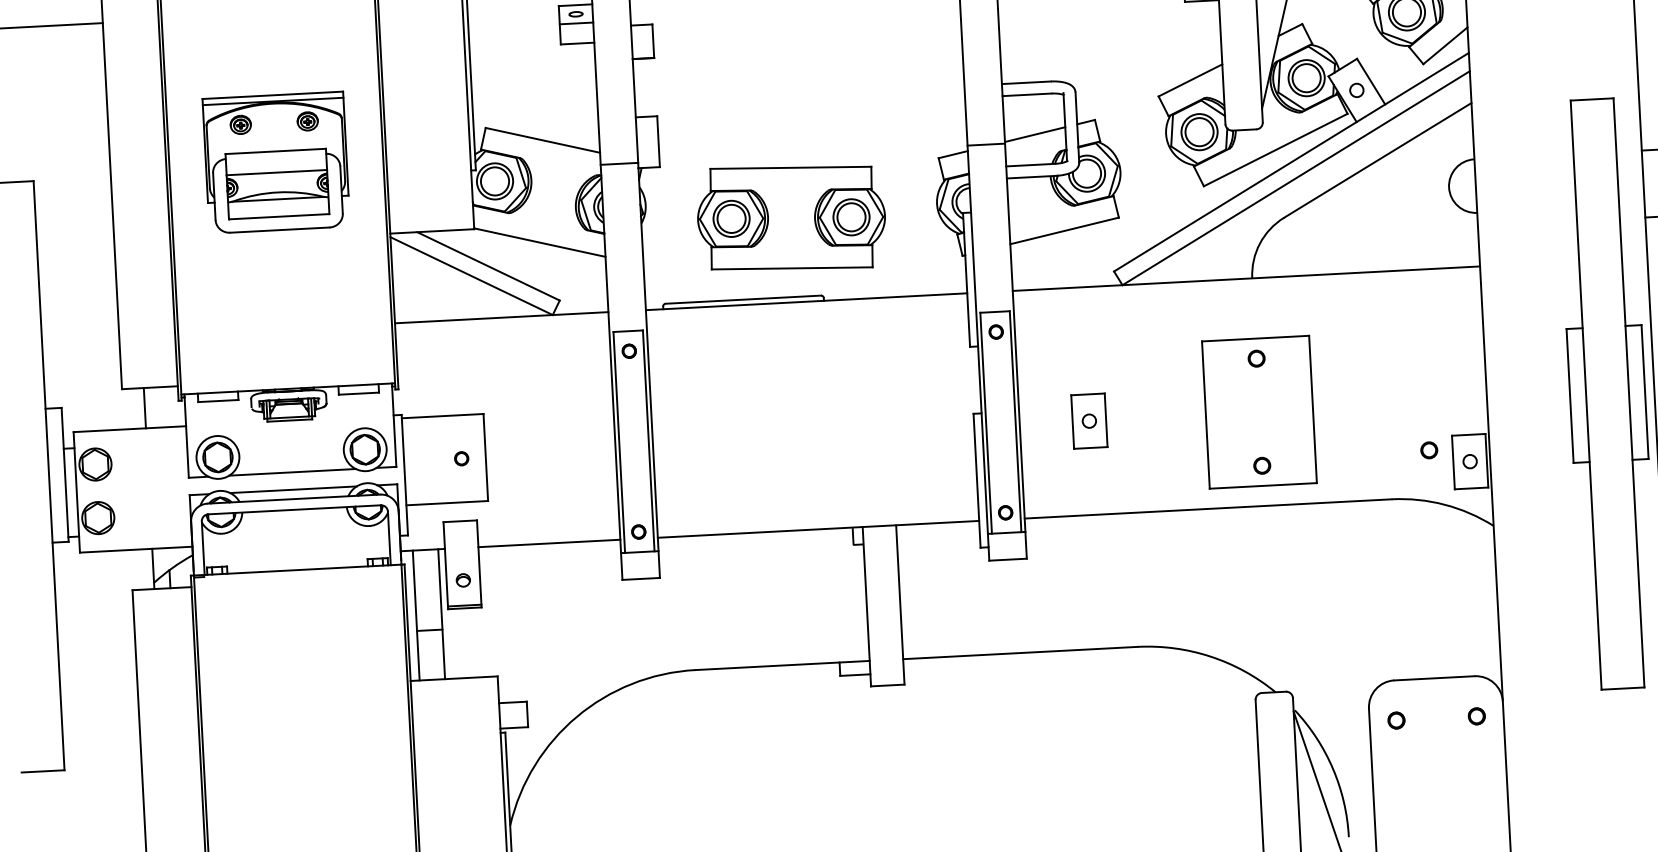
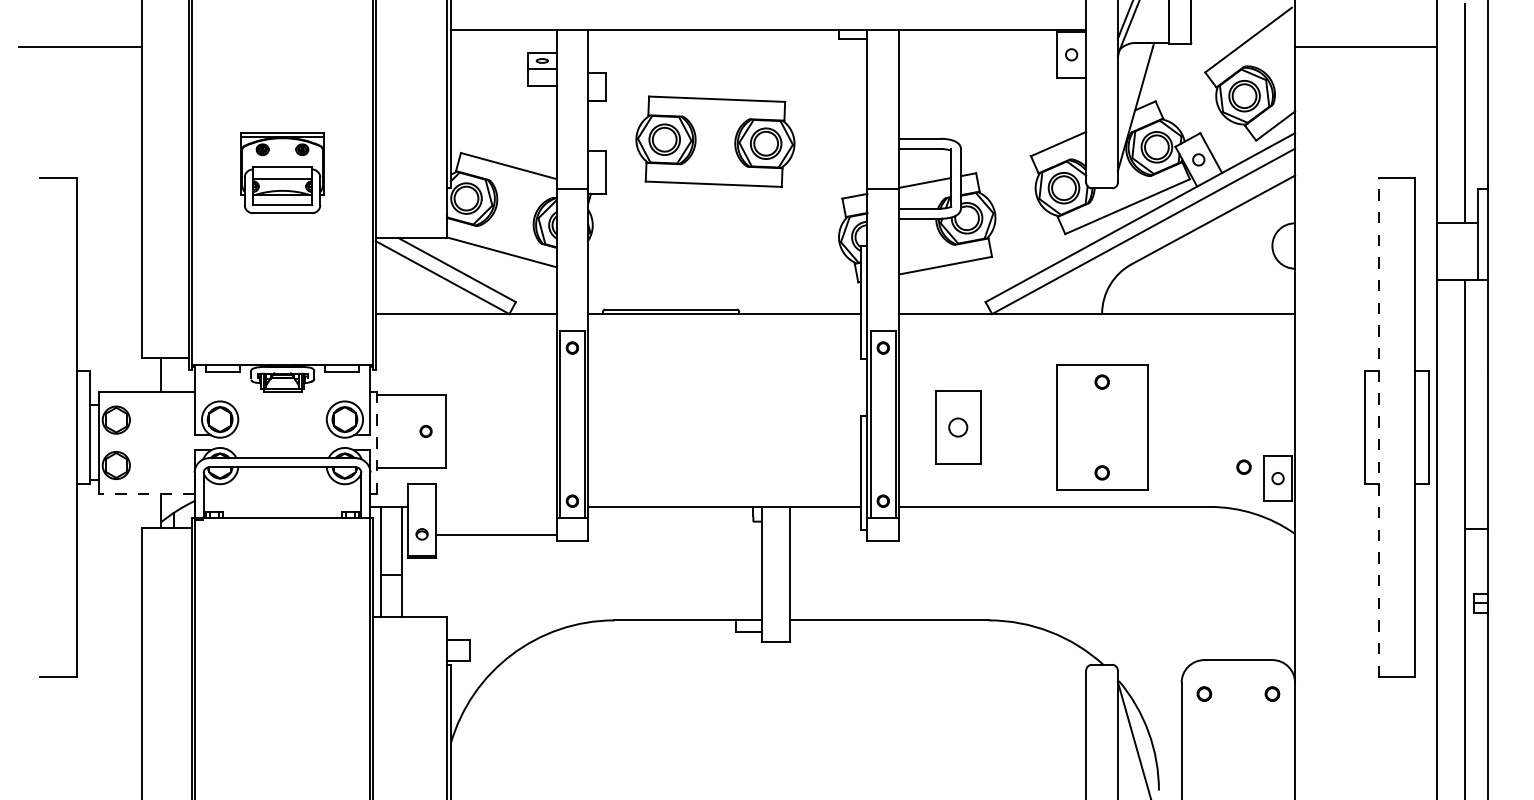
part: (276, 163) -> (282, 173), size x0.7
part: (791, 217) -> (715, 141), moved
line: (1586, 395) -> (1379, 427), solid -> dashed
part: (1088, 421) -> (957, 427), size x1.6
line: (292, 472) -> (282, 435), removed
line: (405, 475) -> (377, 443), solid -> dashed
line: (293, 490) -> (282, 450), removed
line: (549, 542) -> (496, 534), moved
line: (135, 549) -> (146, 493), solid -> dashed

